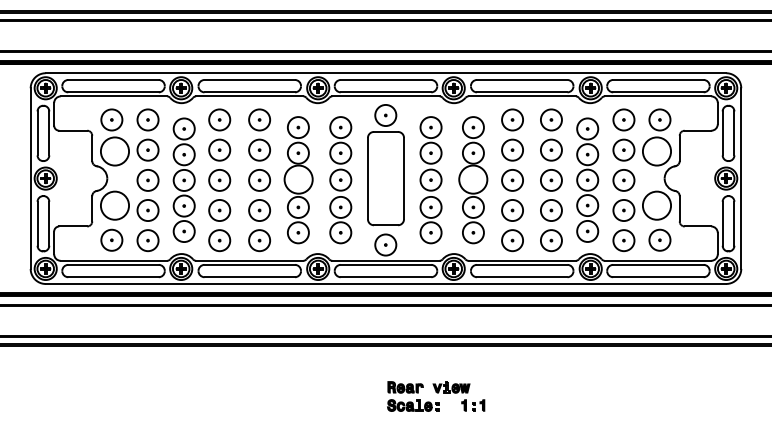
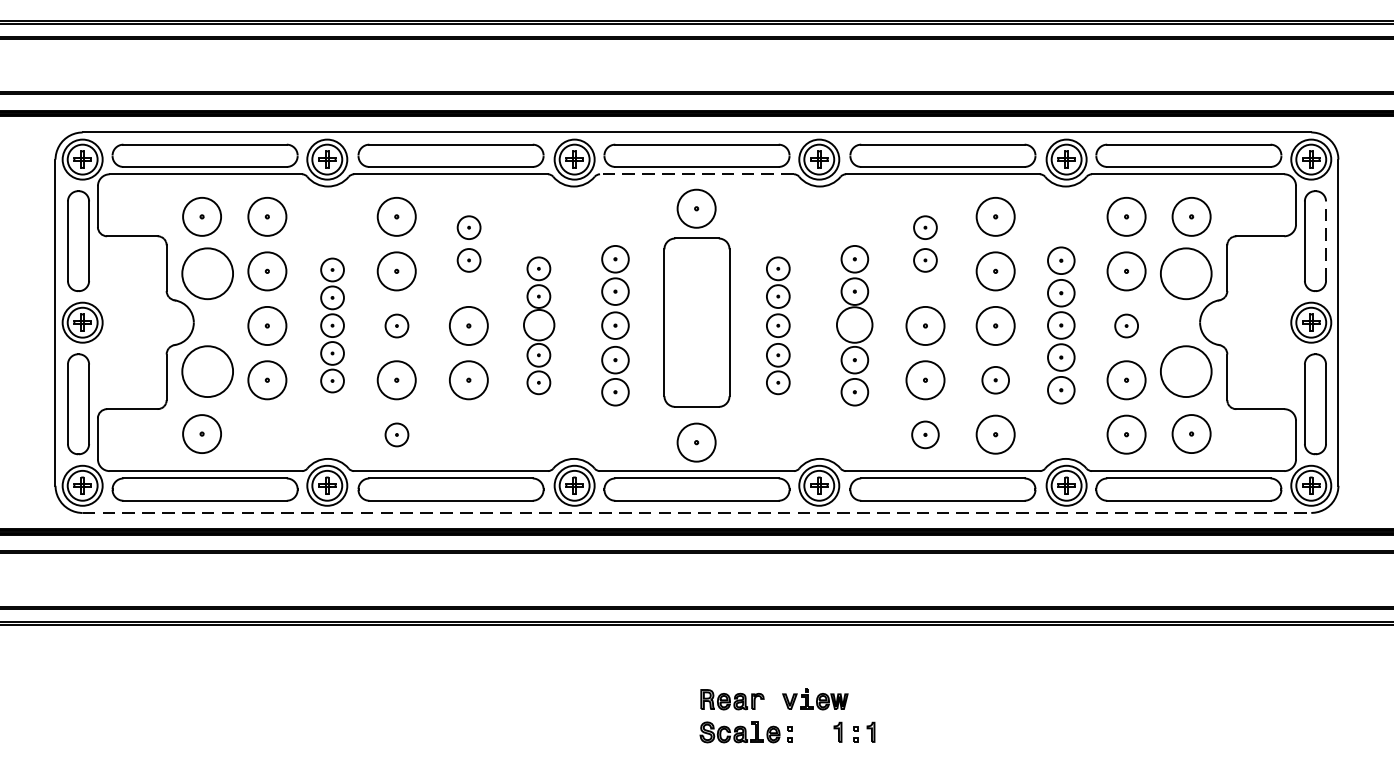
line: (386, 96) -> (697, 174), solid -> dashed
line: (734, 133) -> (1326, 241), solid -> dashed
part: (259, 134) -> (468, 243), size x0.6
part: (512, 134) -> (925, 243), size x0.6
part: (183, 179) -> (331, 324), size x0.6
part: (587, 179) -> (1060, 324), size x0.7
part: (219, 180) -> (396, 326), size x0.6
part: (298, 180) -> (539, 326), size x0.6
part: (340, 180) -> (614, 326), size x0.7
part: (430, 180) -> (777, 326), size x0.6
part: (473, 180) -> (854, 326), size x0.7
part: (623, 180) -> (1125, 326), size x0.6
part: (551, 210) -> (995, 380), size x0.7
part: (147, 240) -> (266, 434), removed
part: (219, 240) -> (396, 434), size x0.6
part: (259, 240) -> (468, 434), removed
part: (512, 240) -> (925, 434), size x0.7
line: (386, 284) -> (697, 513), solid -> dashed

